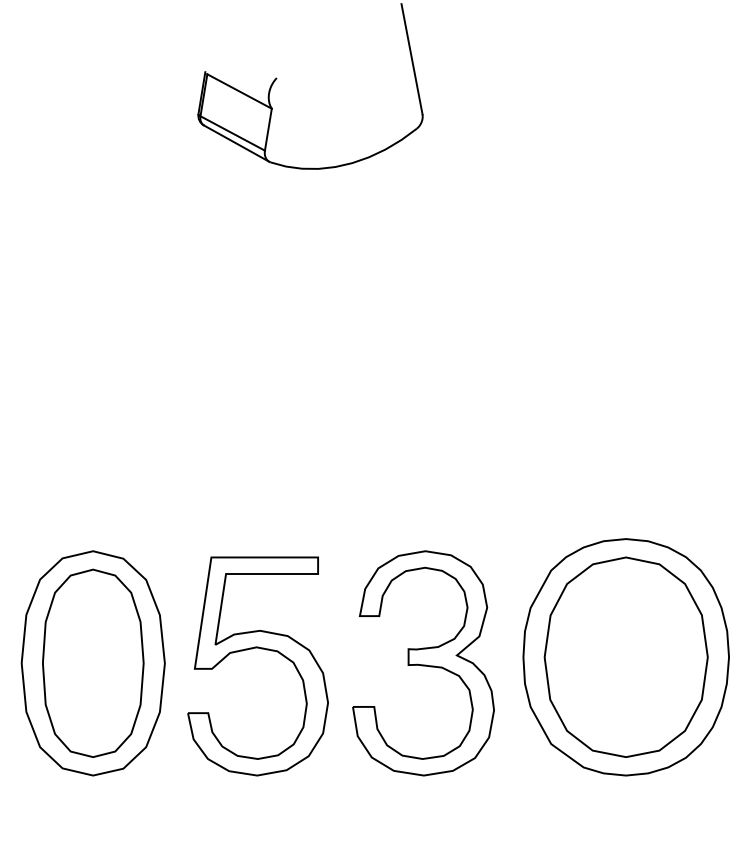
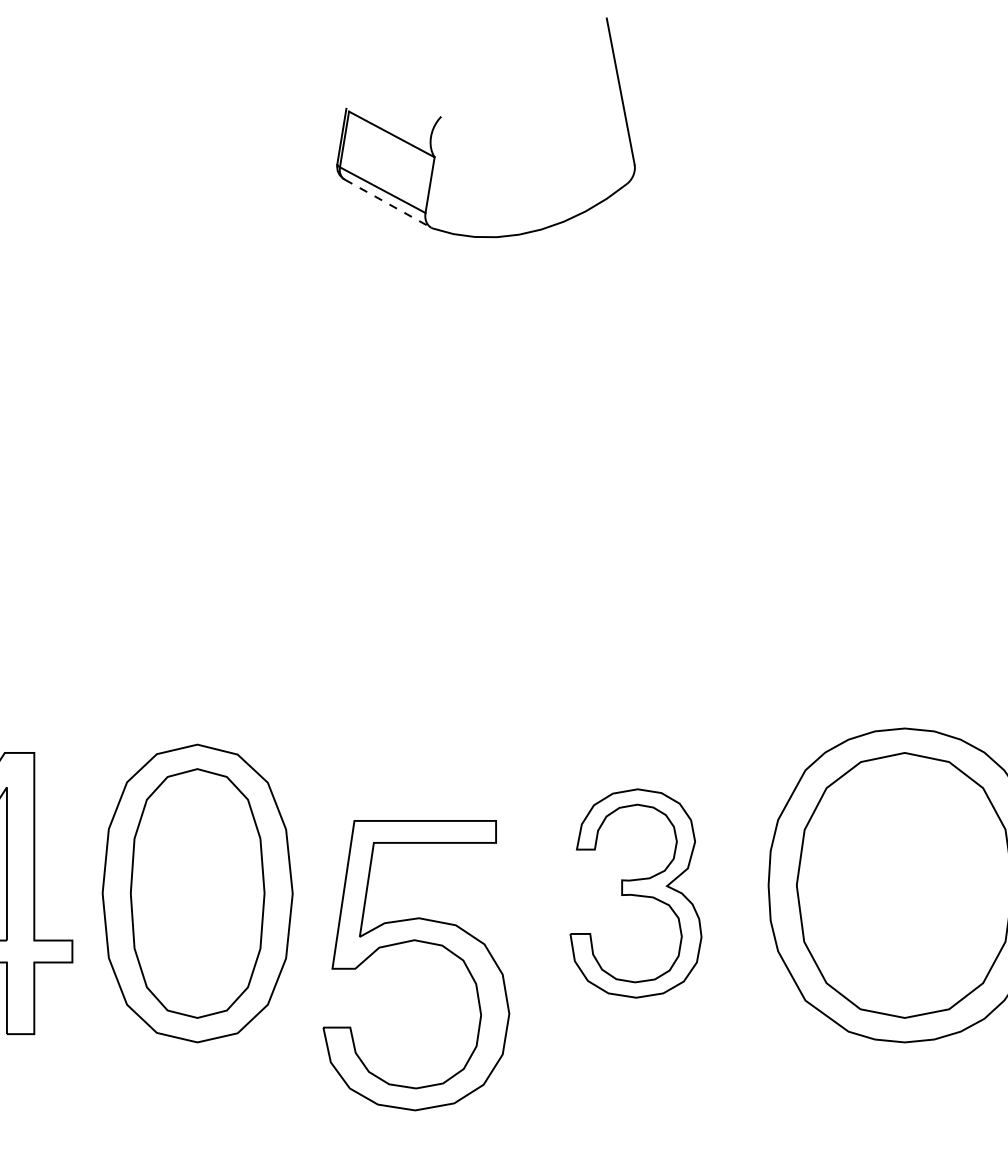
line: (237, 143) -> (388, 203), solid -> dashed
part: (260, 649) -> (419, 942), moved
part: (423, 663) -> (635, 893), size x0.7

